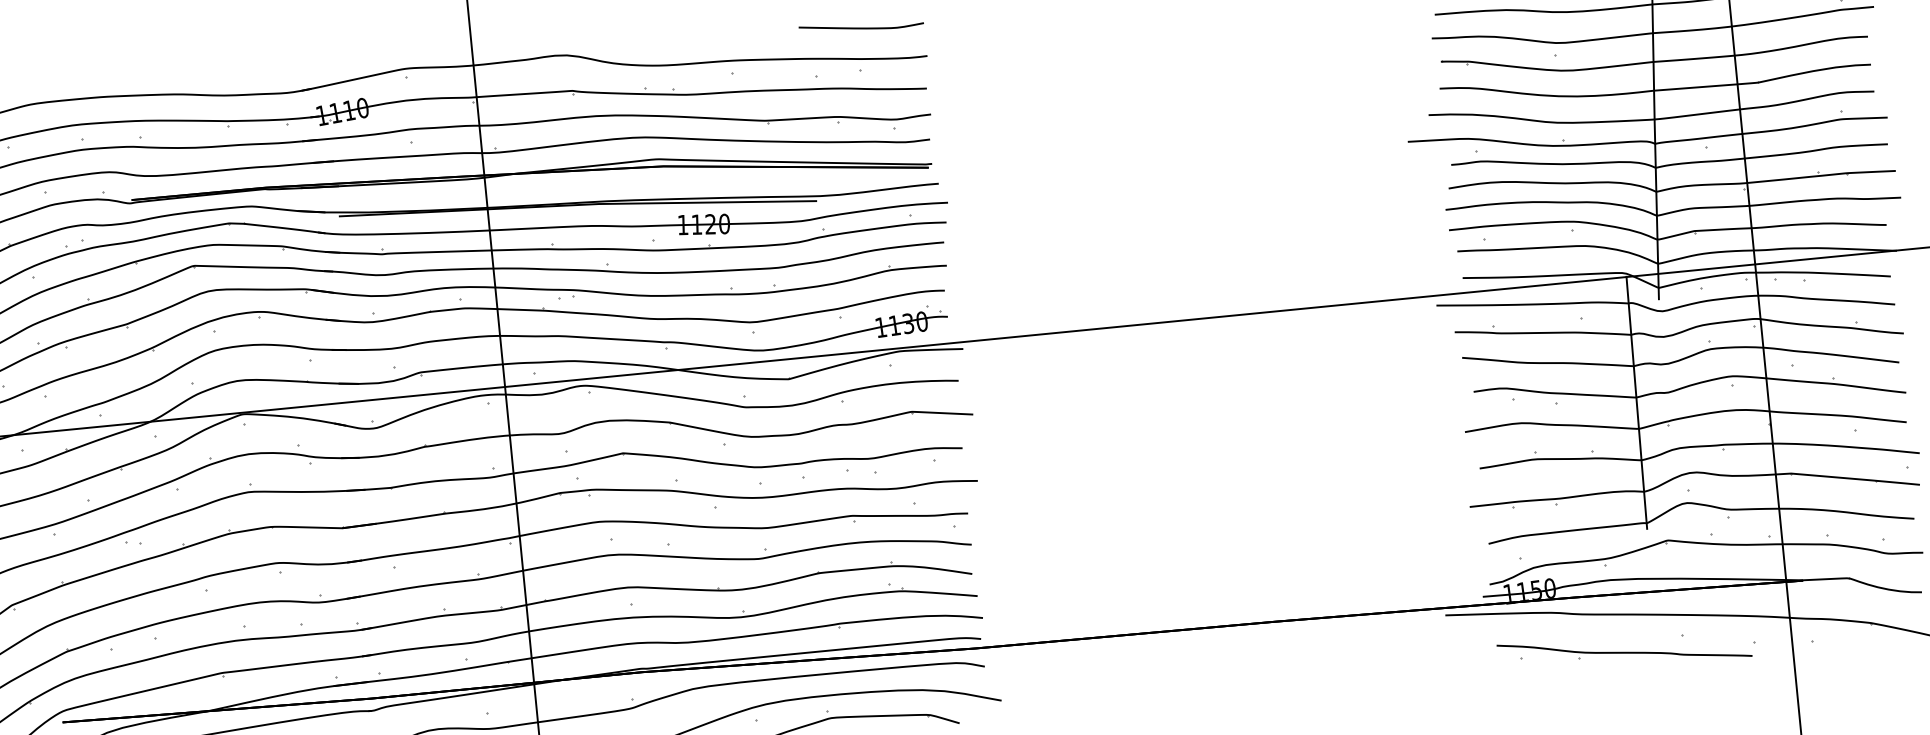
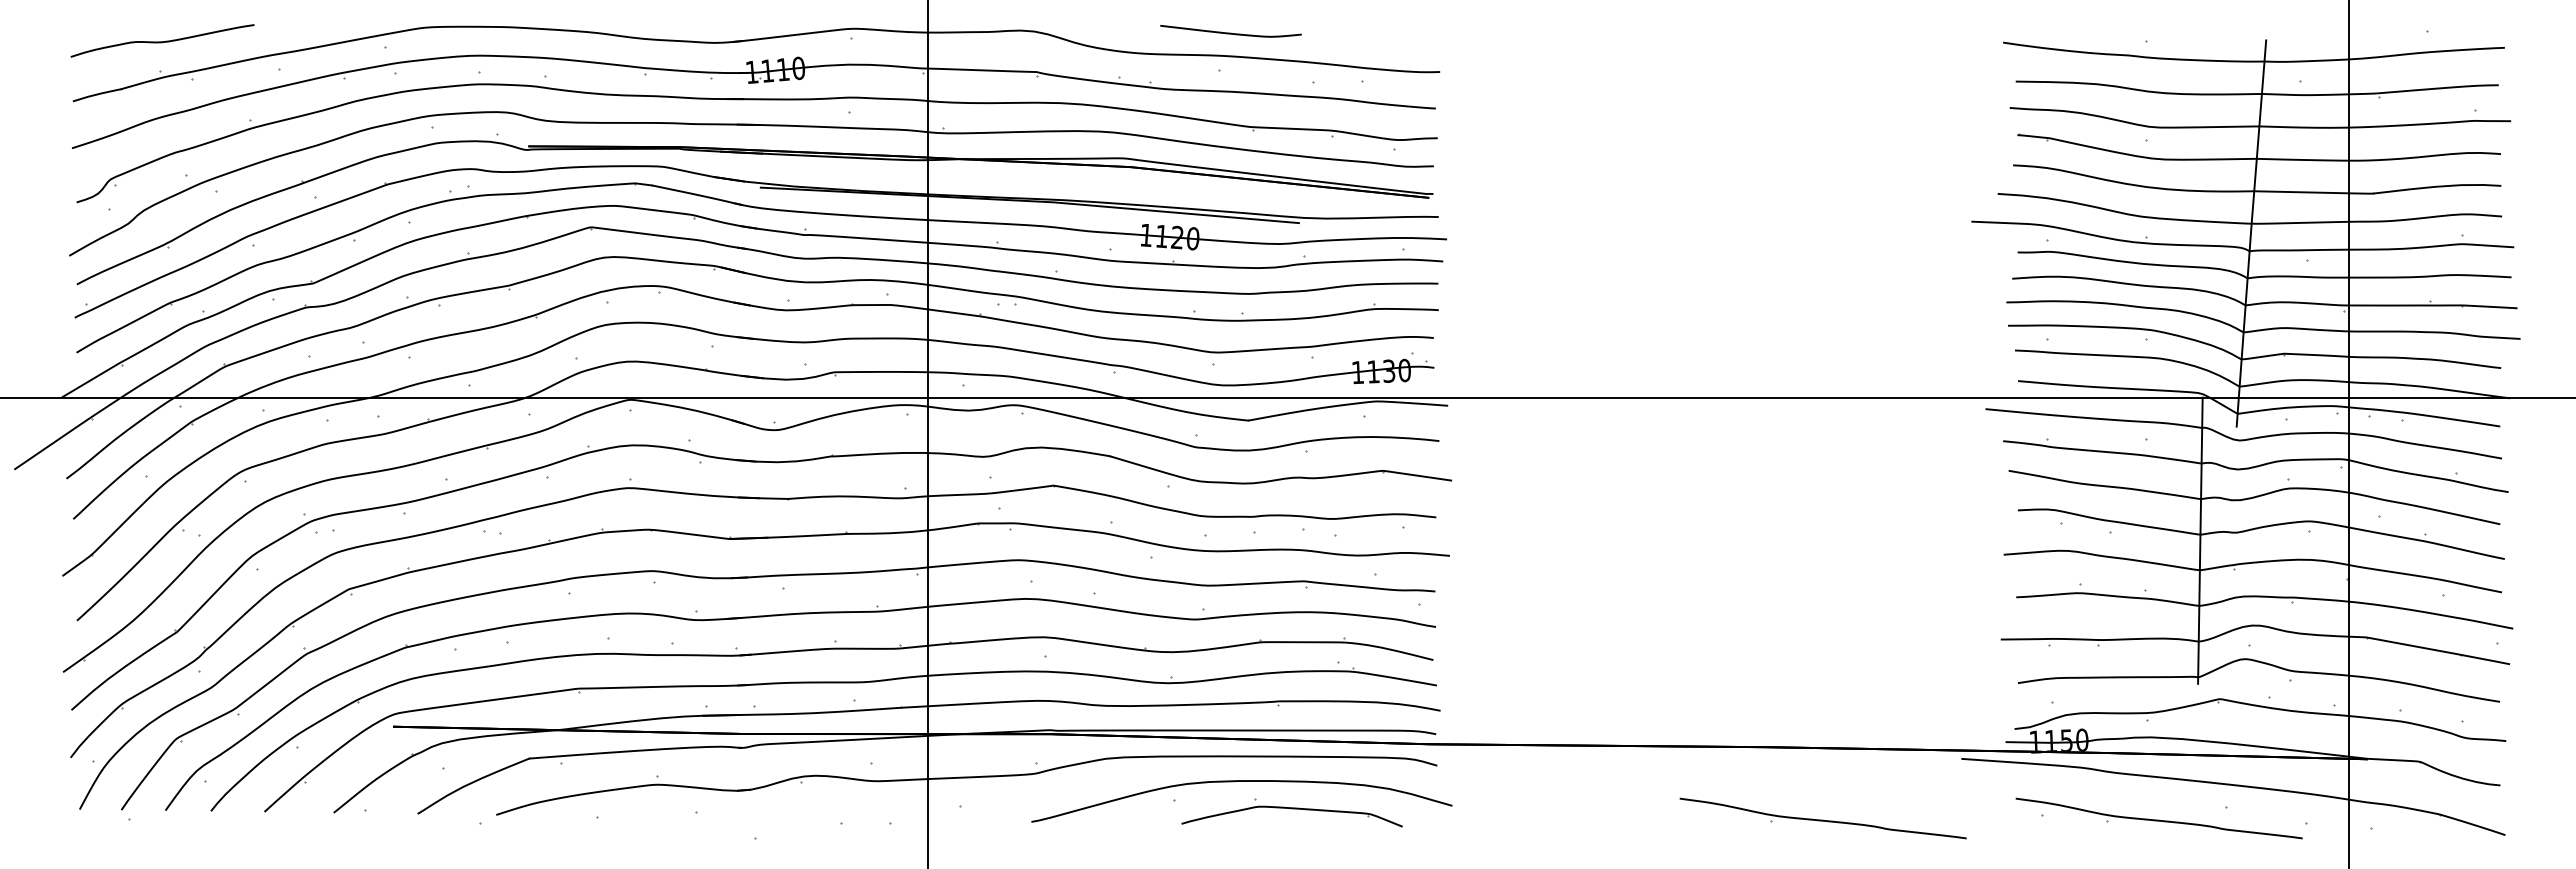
curve: (861, 27) -> (1230, 32), moved
part: (1328, 679) -> (1822, 818), added

